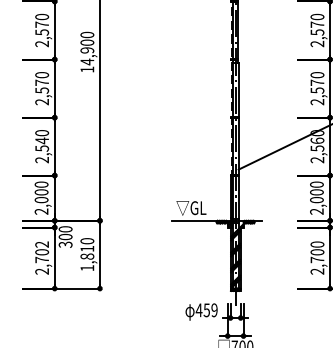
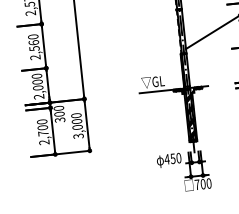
text: (42, 140) -> (34, 42), 2,540 -> 2,560
text: (42, 244) -> (42, 121), 2,702 -> 2,700
text: (87, 258) -> (77, 128), 1,810 -> 3,000
text: (214, 310) -> (178, 158), 459 -> 450

